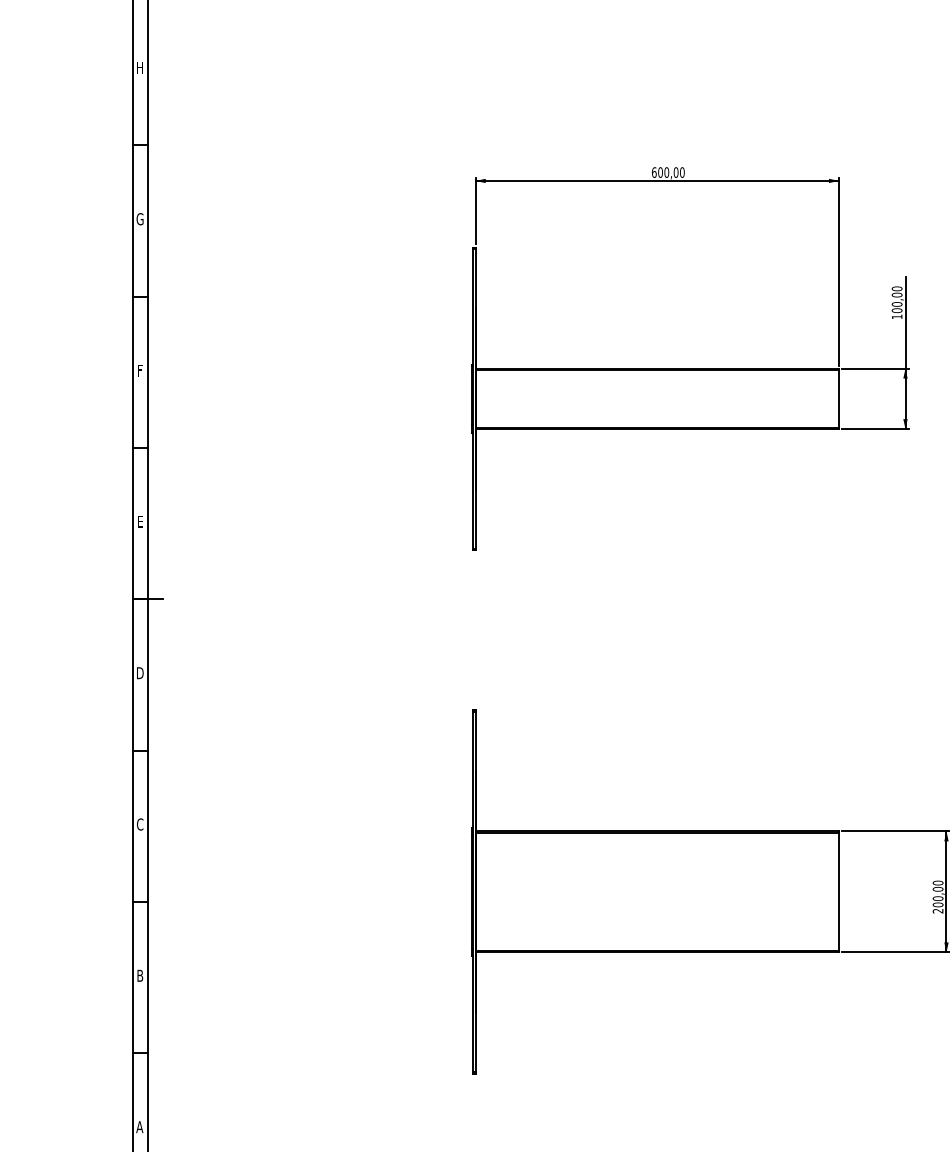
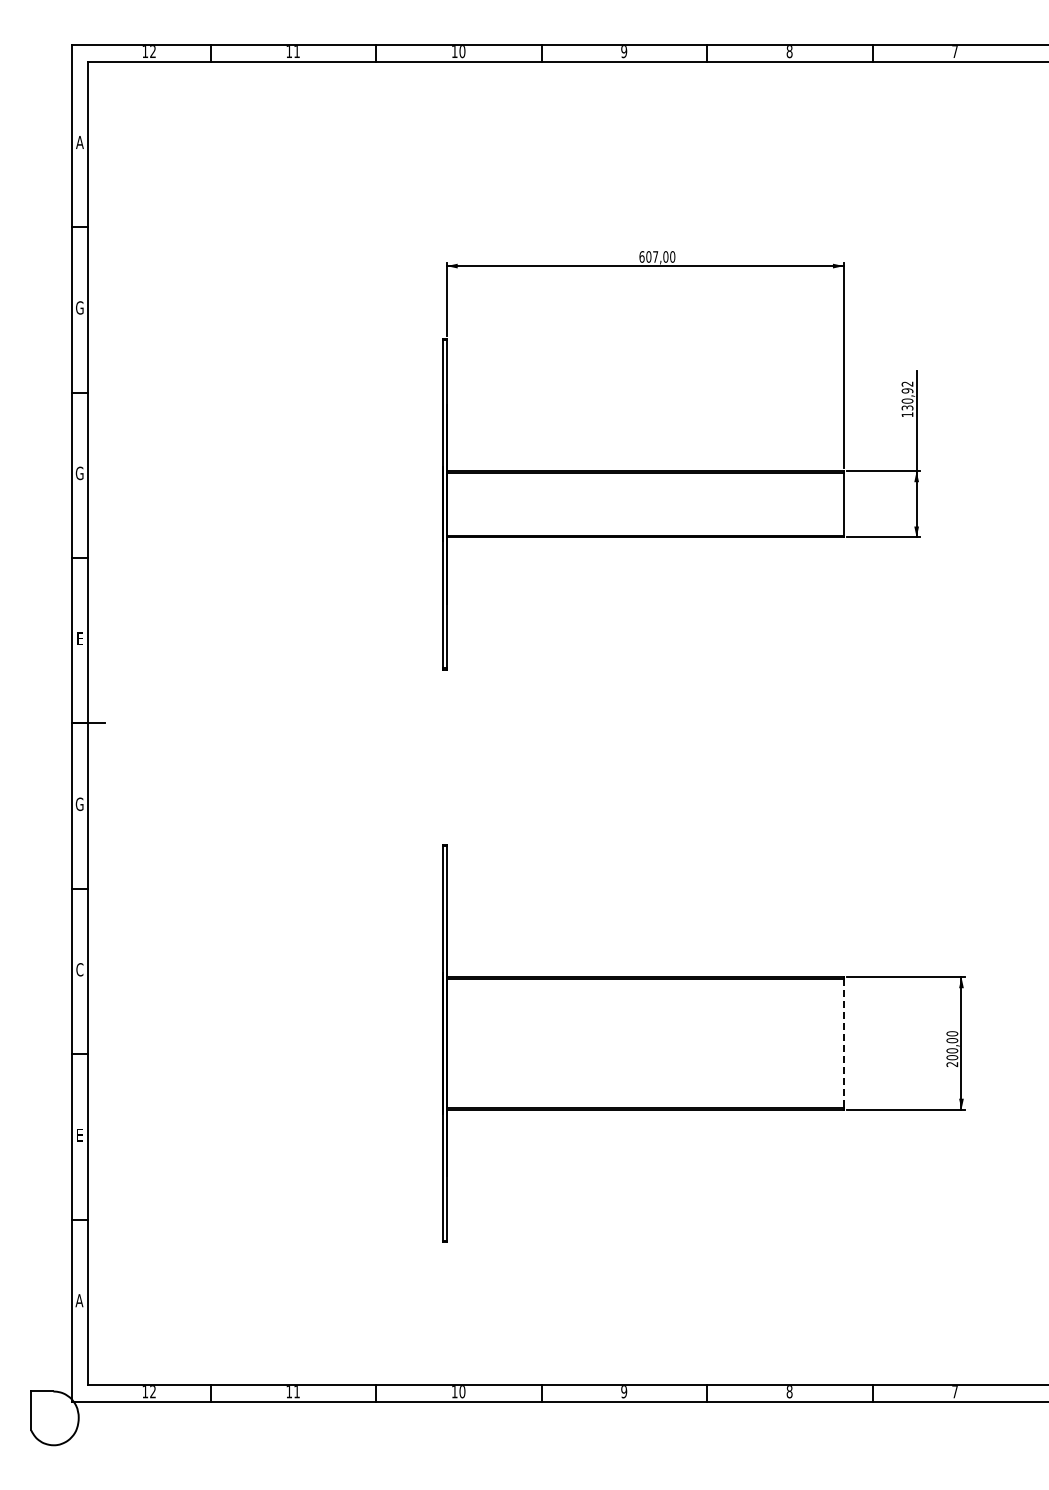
text: (139, 67) -> (79, 142), H -> A
text: (666, 172) -> (655, 256), 600,00 -> 607,00
text: (897, 299) -> (907, 395), 100,00 -> 130,92
text: (139, 370) -> (79, 473), F -> G
text: (139, 673) -> (79, 804), D -> G
line: (838, 891) -> (843, 1043), solid -> dashed
text: (140, 975) -> (80, 1134), B -> E

